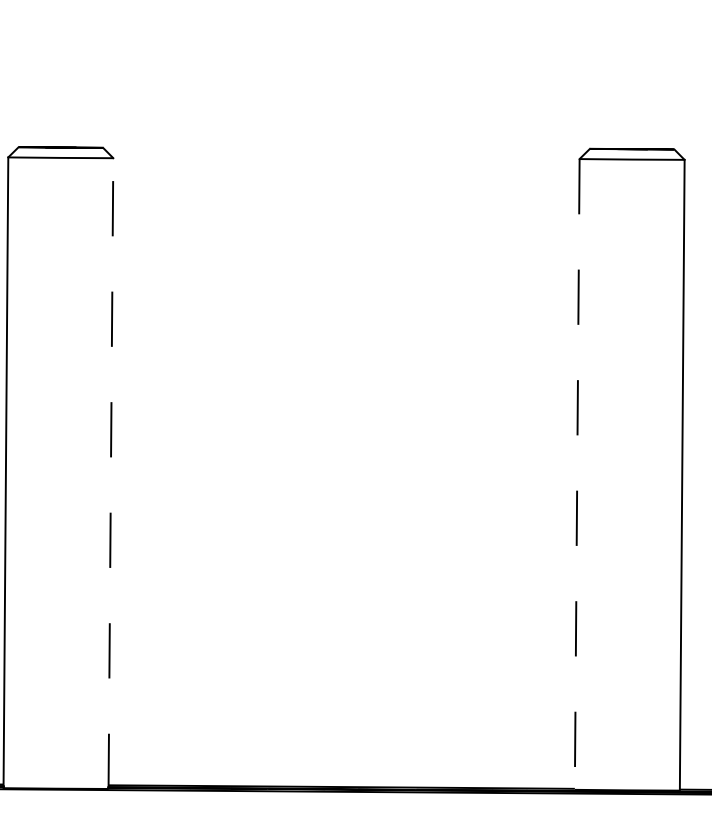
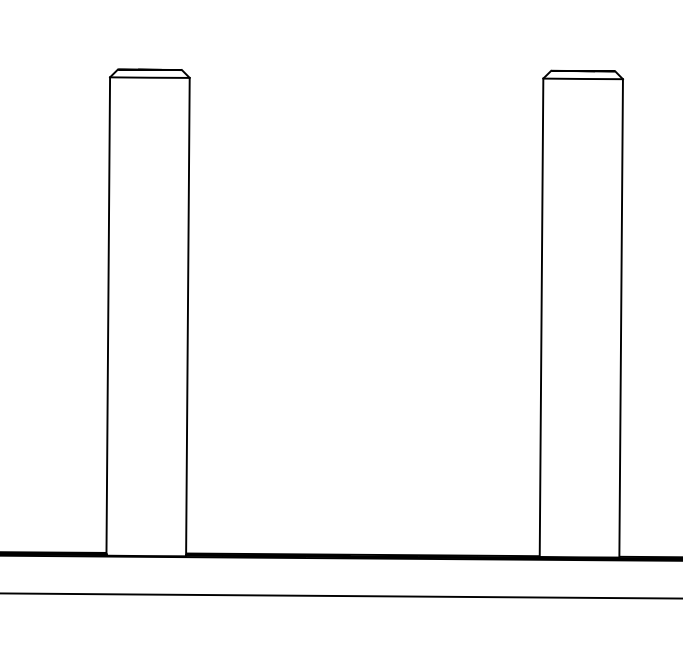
line: (110, 472) -> (187, 316), dashed -> solid
line: (577, 475) -> (541, 318), dashed -> solid

